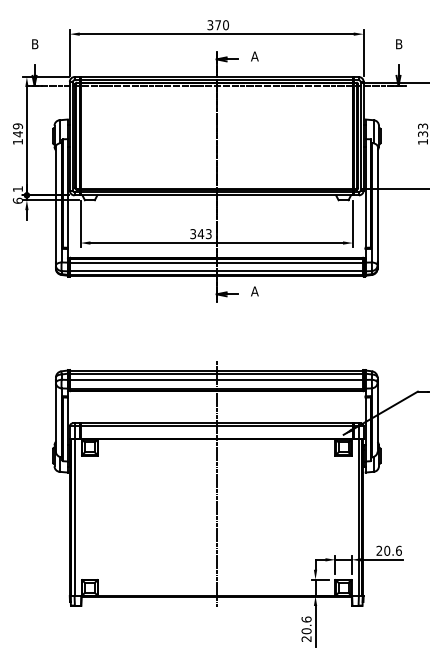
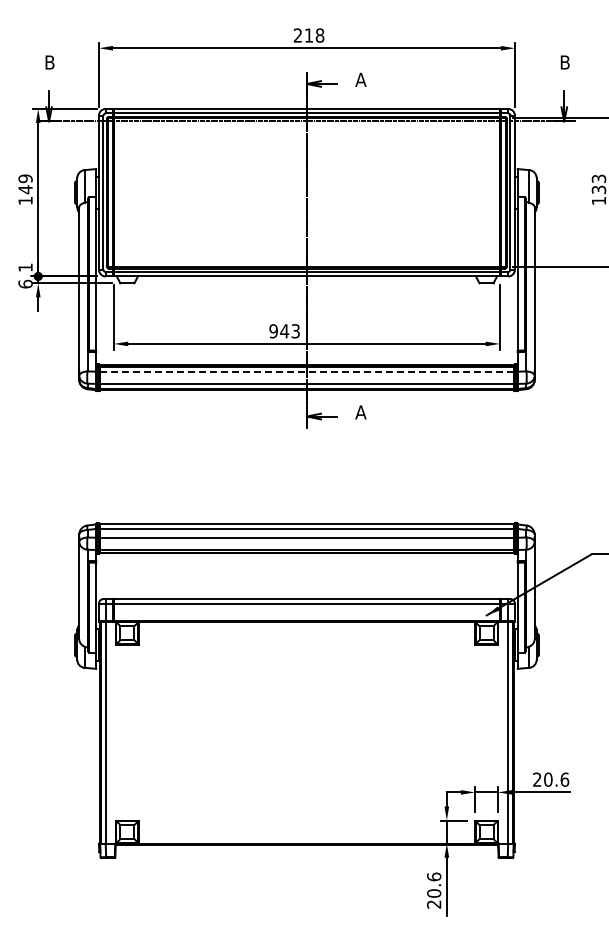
text: (217, 25) -> (308, 35), 370 -> 218
text: (193, 234) -> (273, 331), 343 -> 943
line: (217, 262) -> (307, 371), solid -> dashed
line: (216, 483) -> (306, 684), removed

